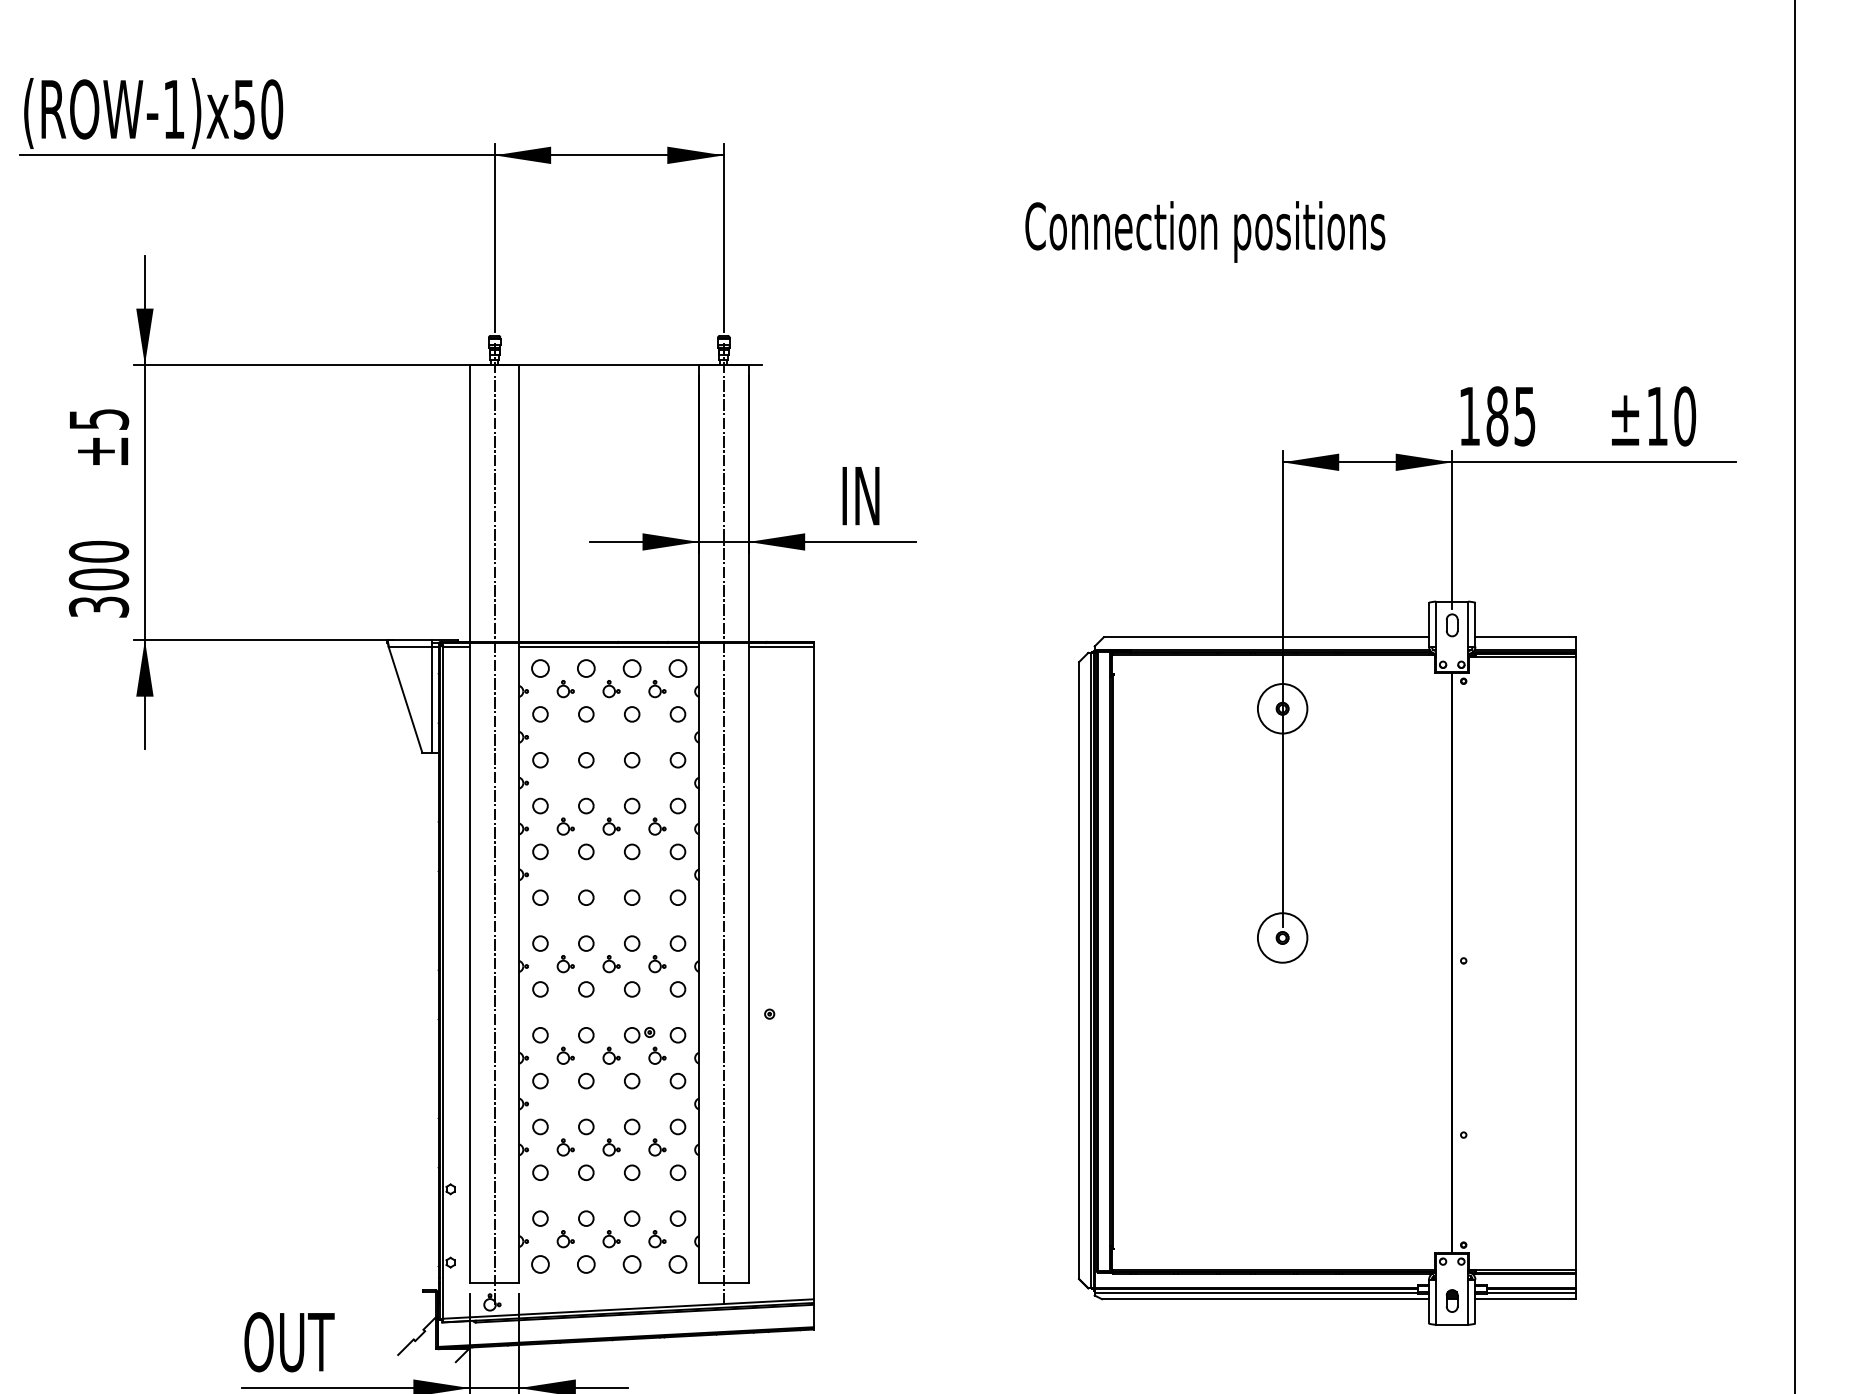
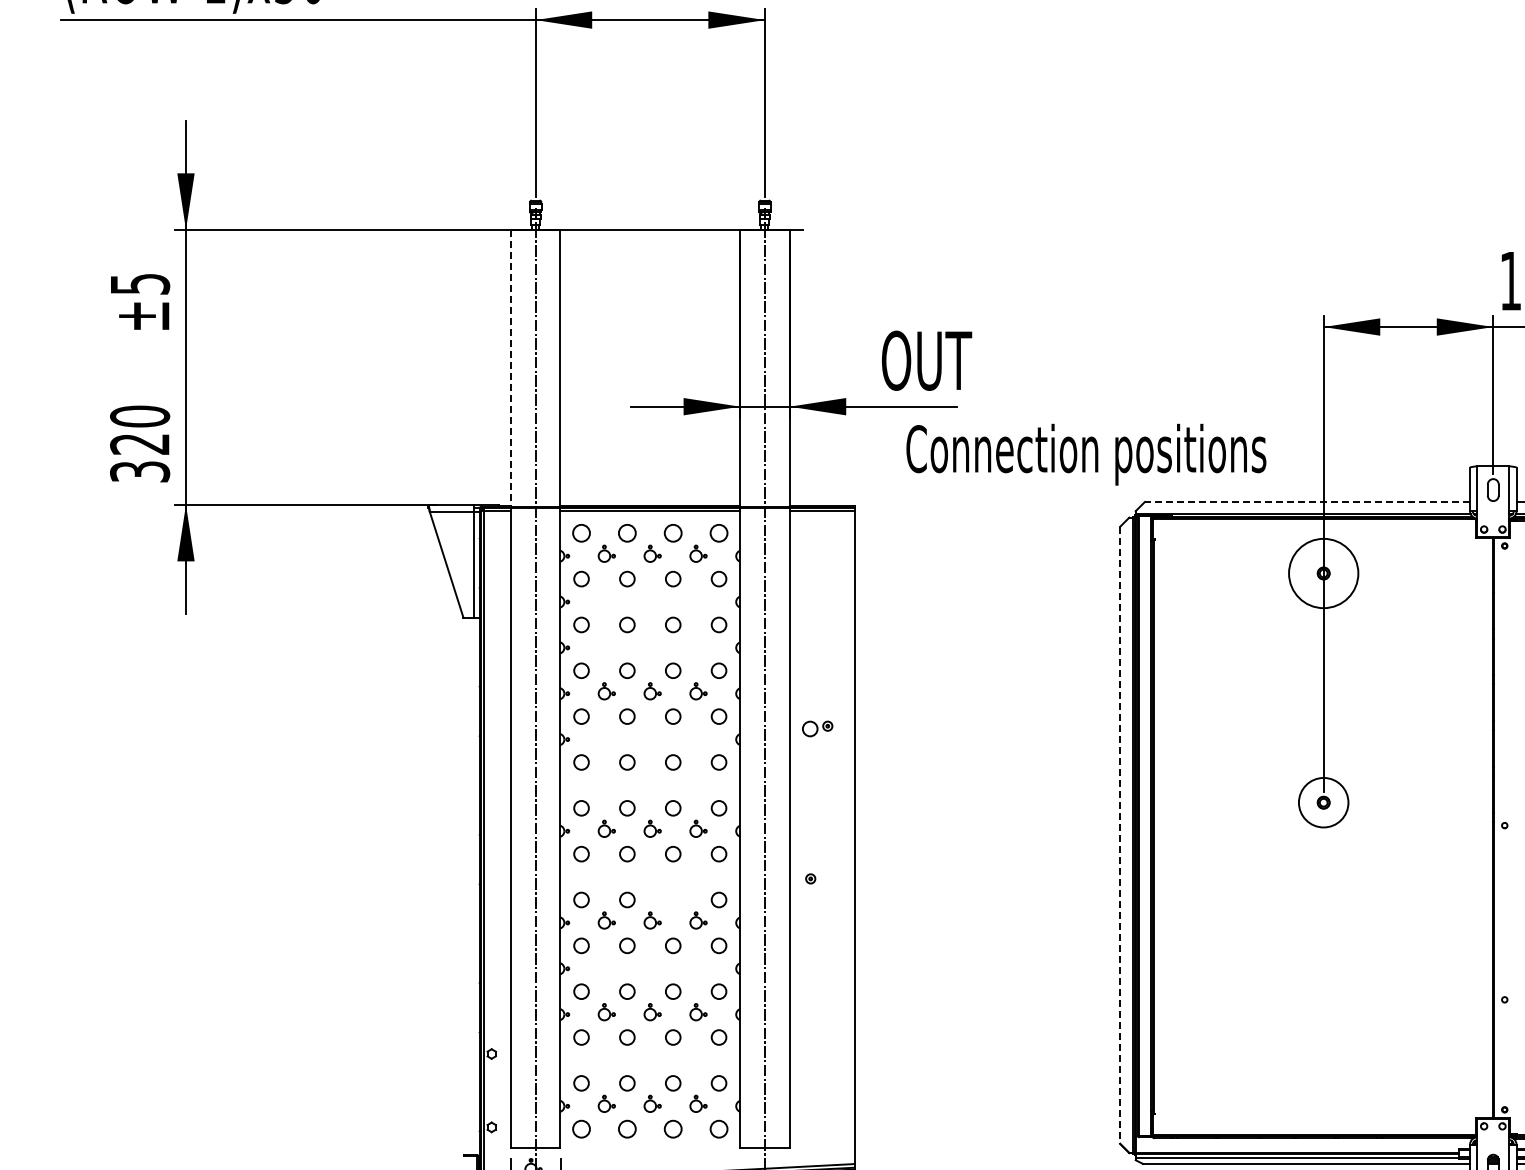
text: (1205, 231) -> (1086, 454), moved
text: (885, 496) -> (926, 361), IN -> OUT
line: (469, 504) -> (510, 369), solid -> dashed
text: (99, 579) -> (140, 444), 300 -> 320
line: (1266, 637) -> (1307, 502), solid -> dashed
circle: (1282, 708) -> (1323, 573), size x1.4
line: (1079, 970) -> (1120, 835), solid -> dashed
part: (639, 1035) -> (817, 729), moved

